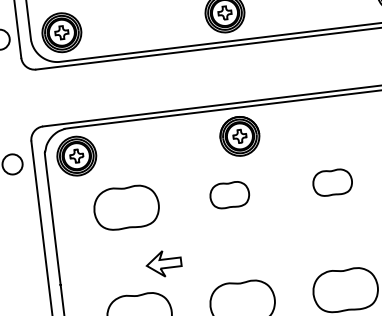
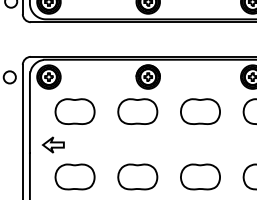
part: (332, 182) -> (200, 111), size x1.67
part: (229, 195) -> (137, 111), size x1.67
part: (162, 263) -> (52, 144), moved

